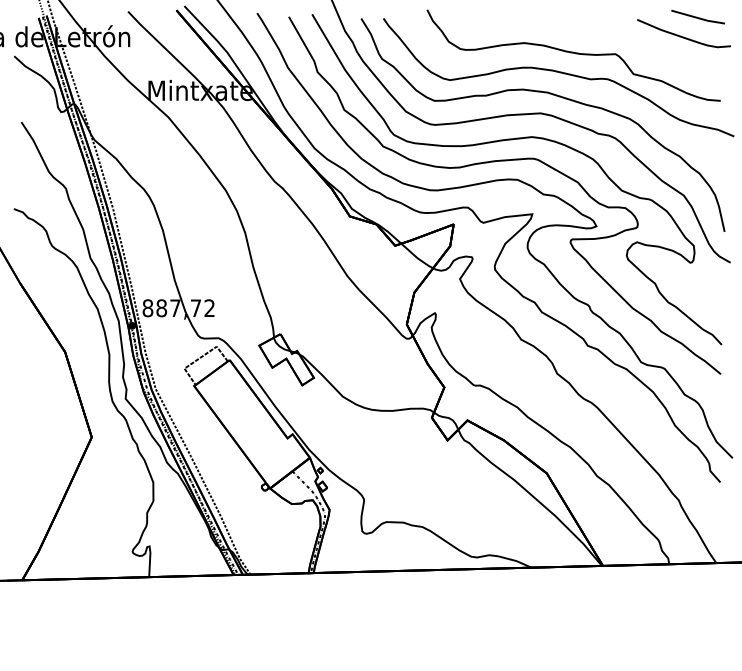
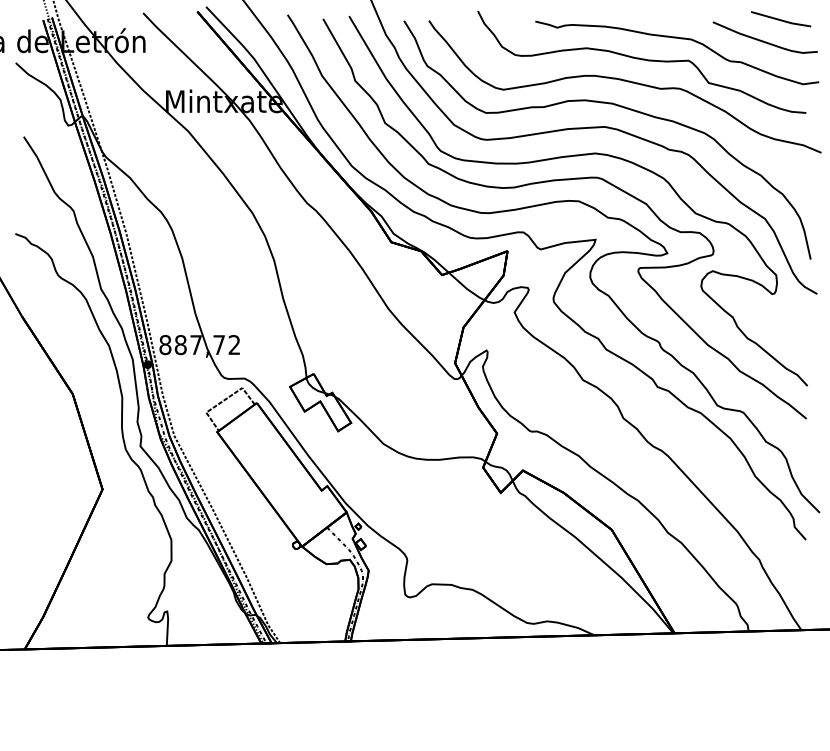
curve: (609, 35) -> (681, 39), added

